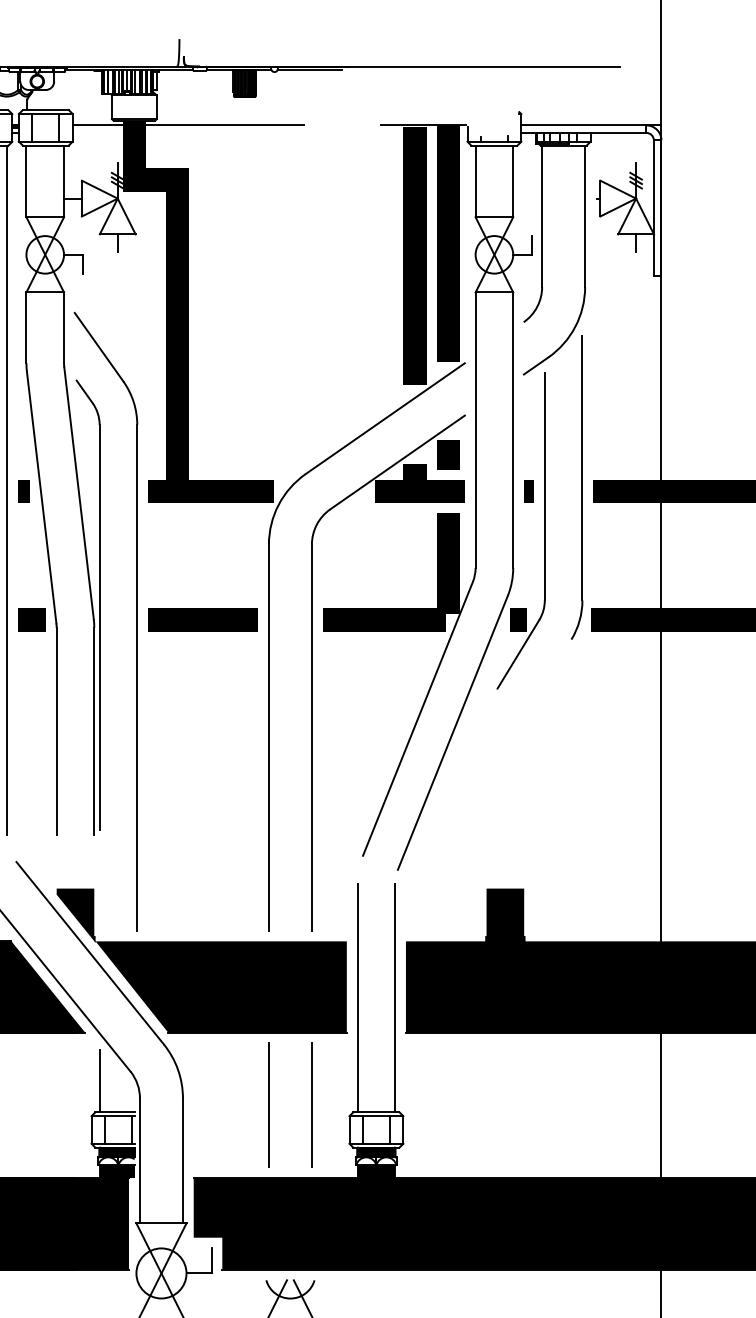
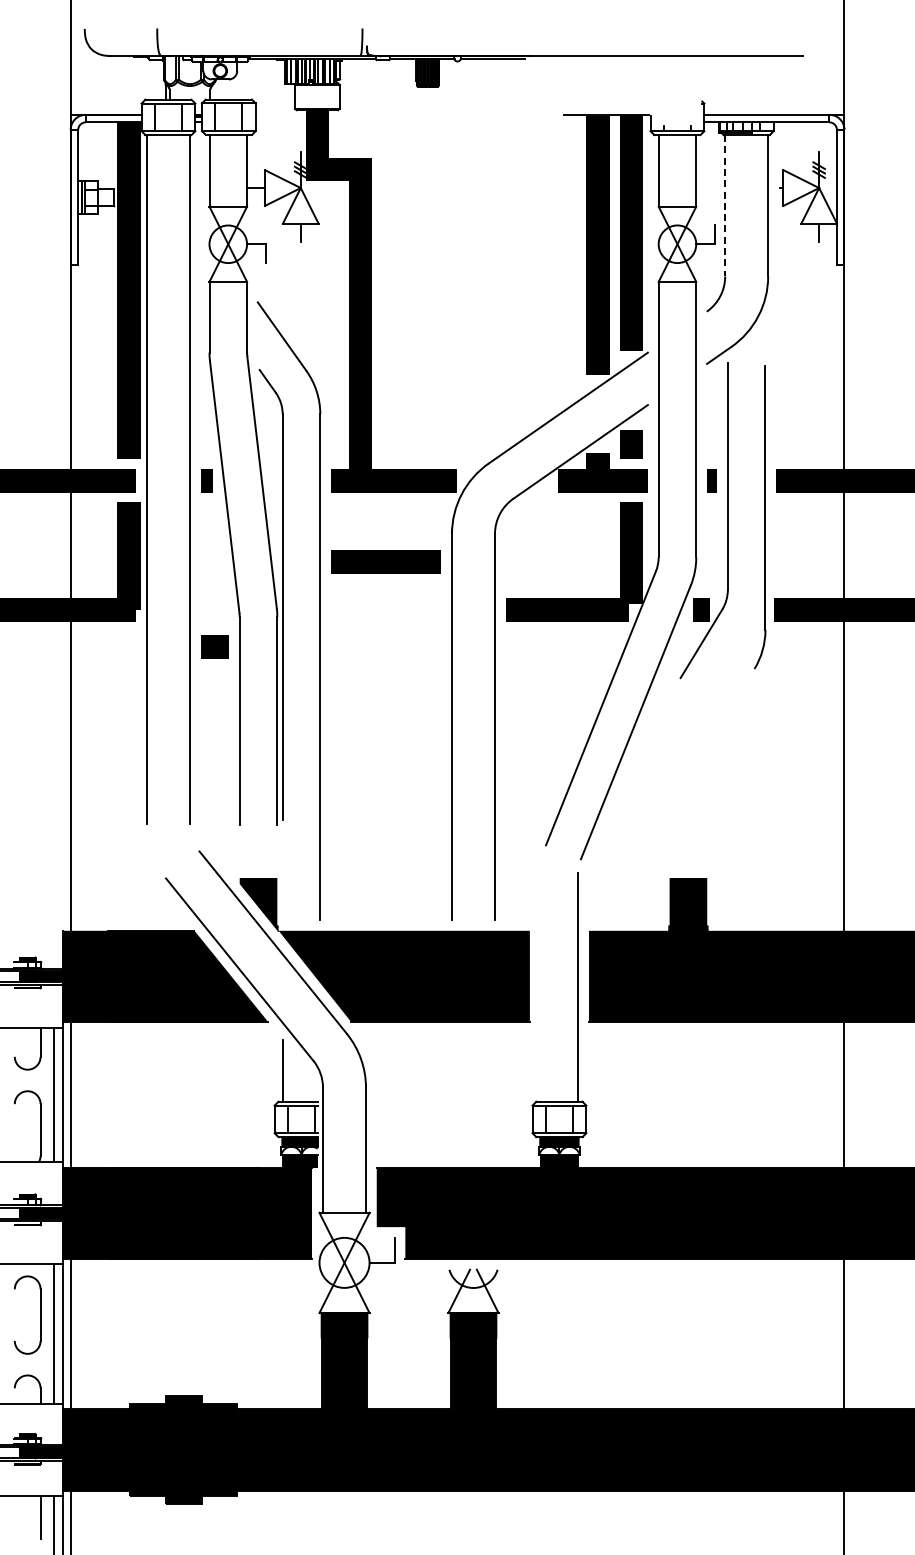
line: (188, 125) -> (371, 114), removed
line: (542, 216) -> (725, 205), solid -> dashed
part: (576, 488) -> (759, 517), moved
line: (31, 620) -> (214, 646), moved
line: (202, 620) -> (385, 561), moved
line: (357, 998) -> (540, 987), removed
line: (269, 1105) -> (452, 1094), removed
line: (311, 1105) -> (494, 1094), removed

